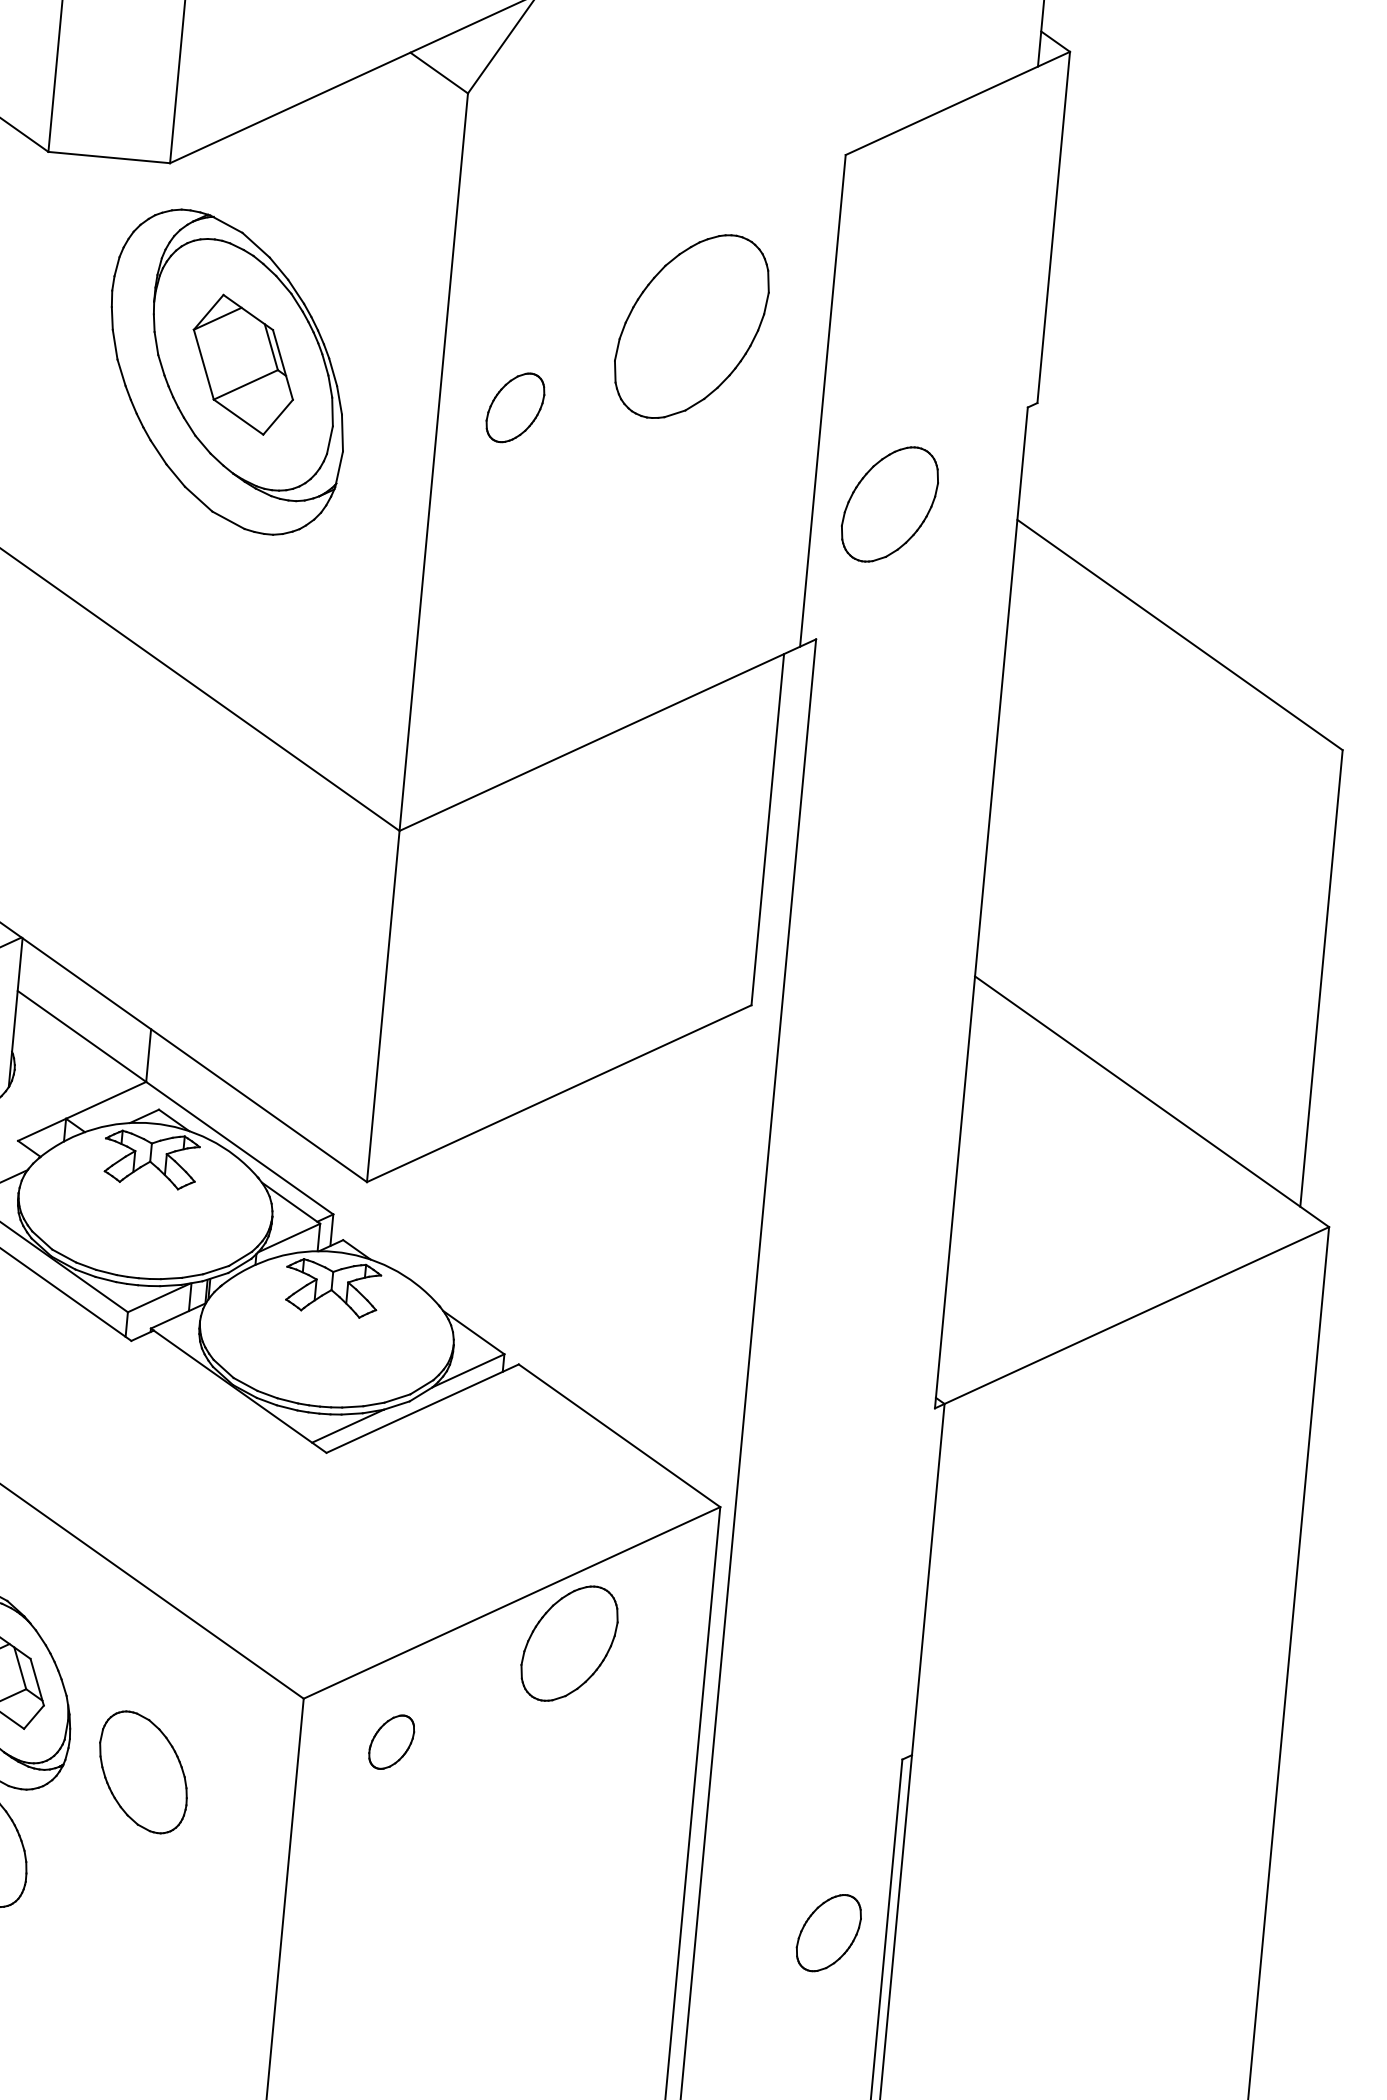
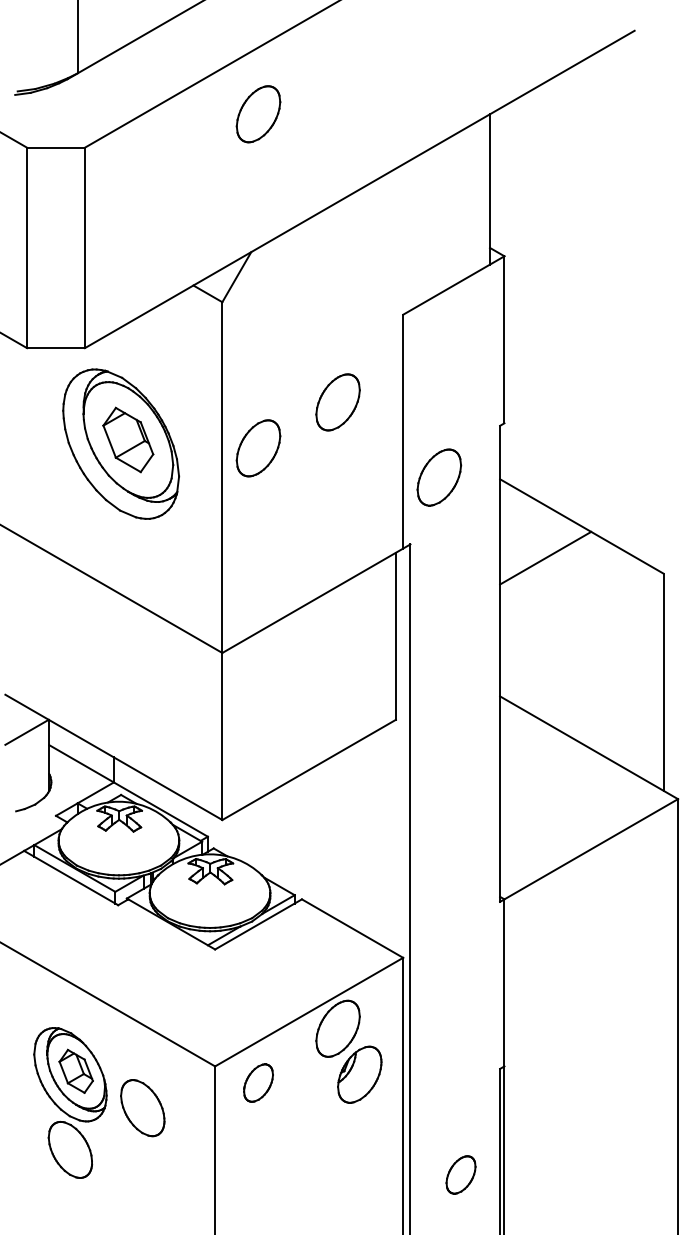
part: (690, 326) -> (337, 402), size x0.62
part: (515, 408) -> (258, 448), size x1.67
line: (1097, 693) -> (545, 557), added
part: (391, 1741) -> (258, 1082), size x1.43
part: (605, 1743) -> (359, 1074), added
part: (827, 1932) -> (460, 1174), moved

